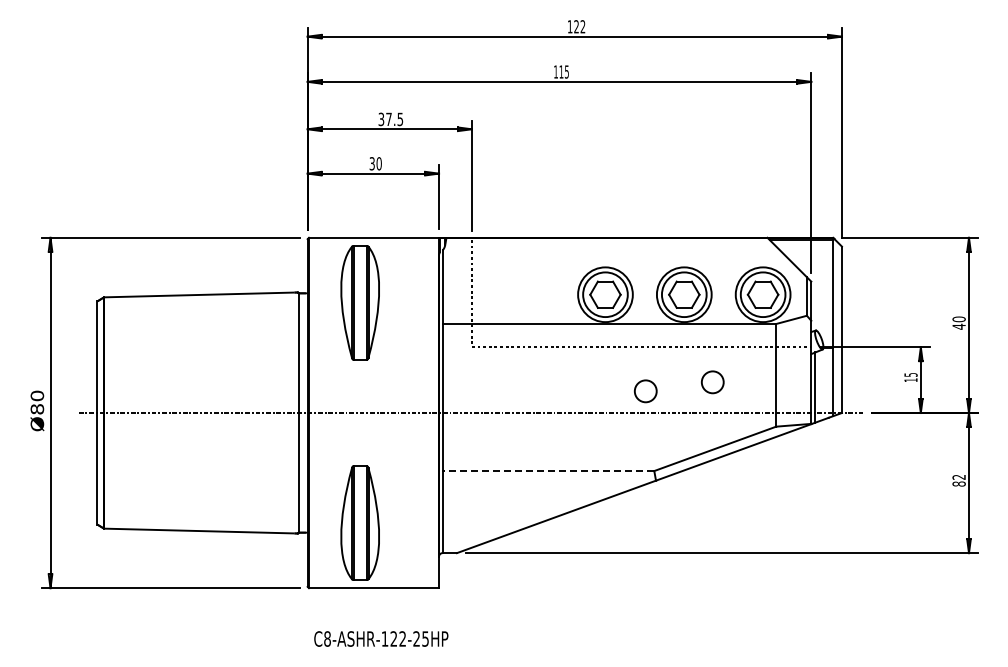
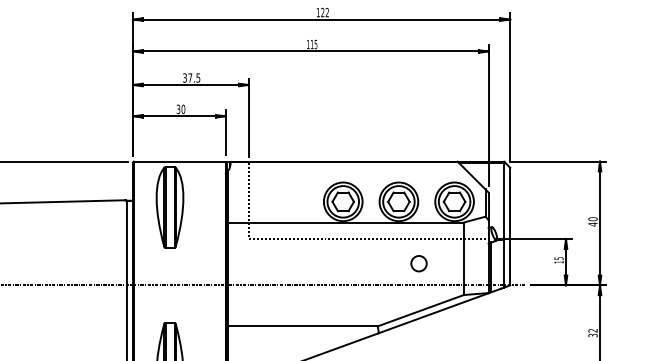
circle: (645, 391) -> (371, 270), removed
line: (548, 471) -> (303, 326), dashed -> solid
text: (958, 483) -> (592, 335), 82 -> 32

